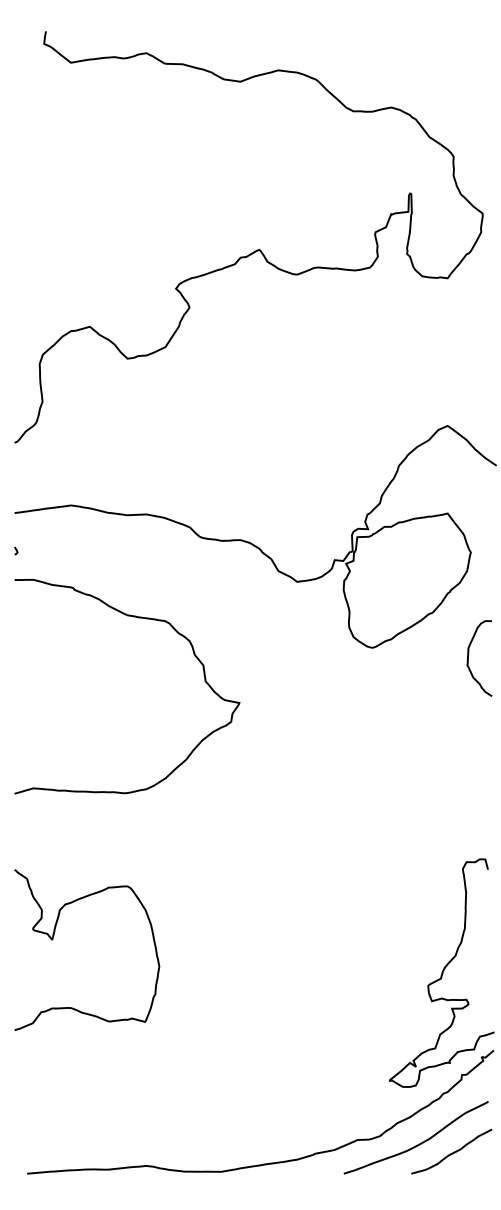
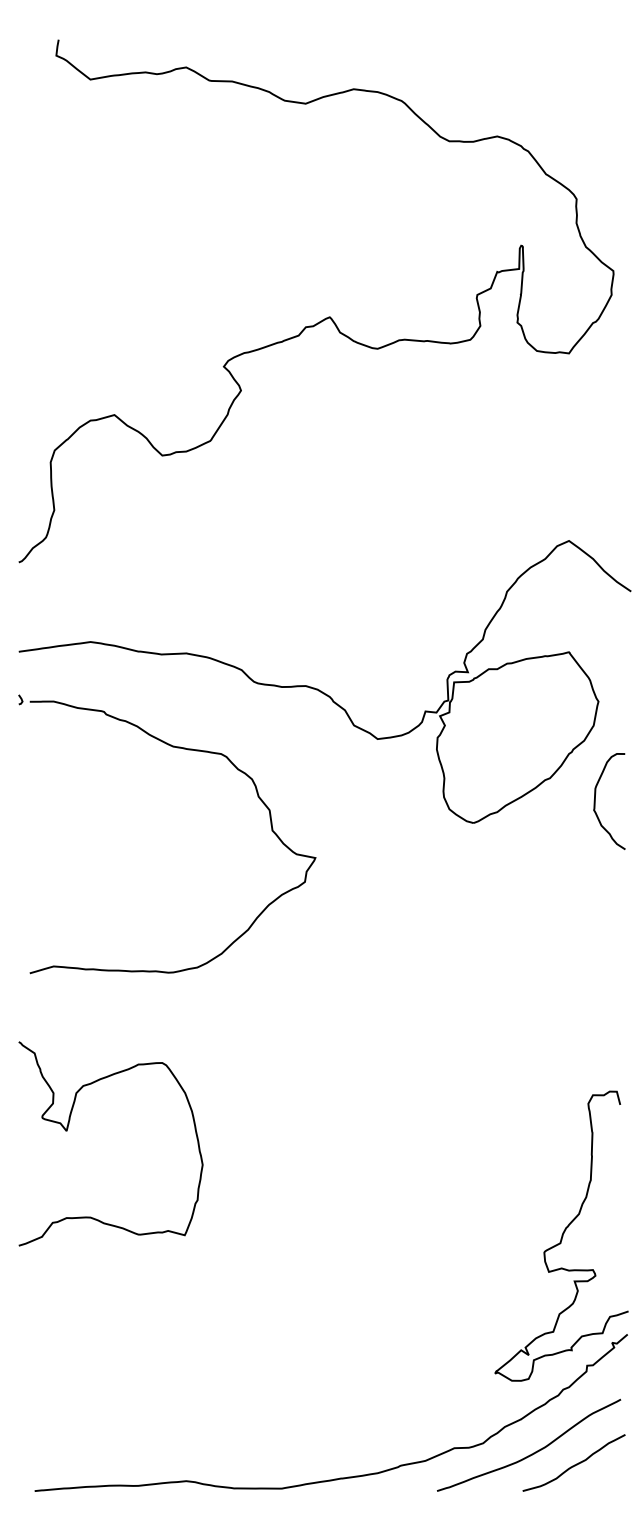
curve: (139, 618) -> (188, 750), moved
curve: (468, 658) -> (595, 801), moved
curve: (53, 937) -> (68, 1128), moved

